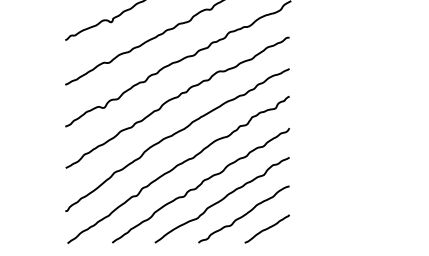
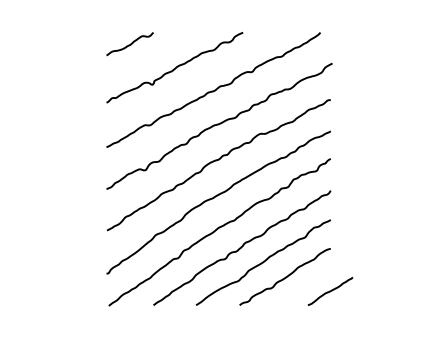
curve: (267, 229) -> (330, 291), moved

